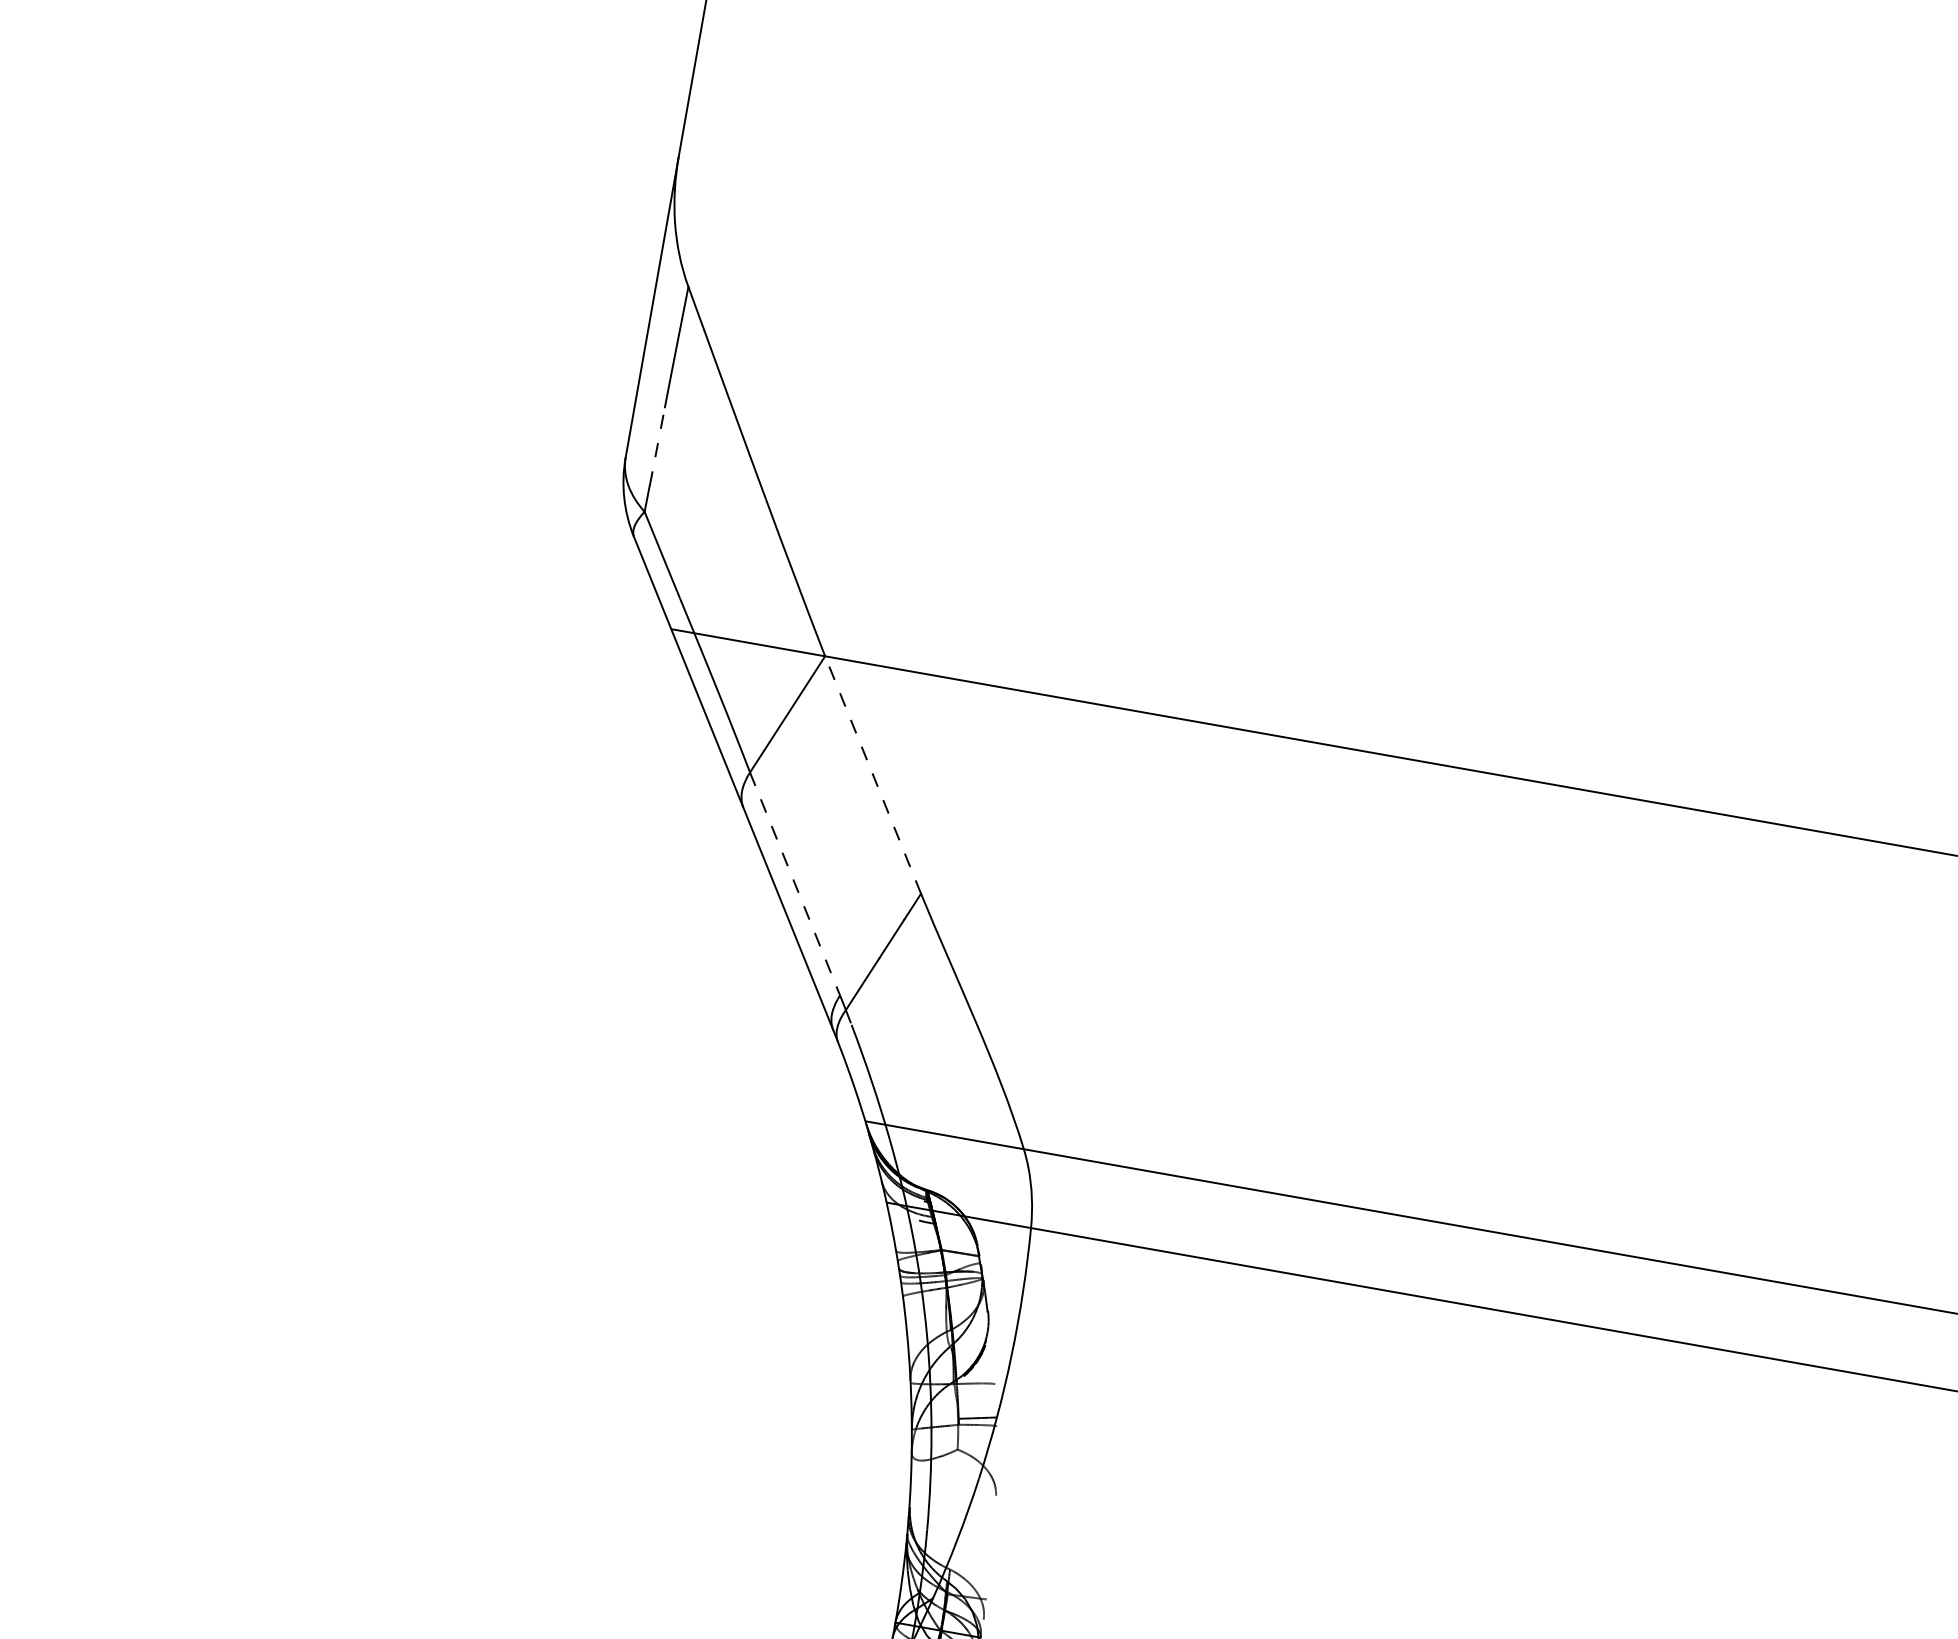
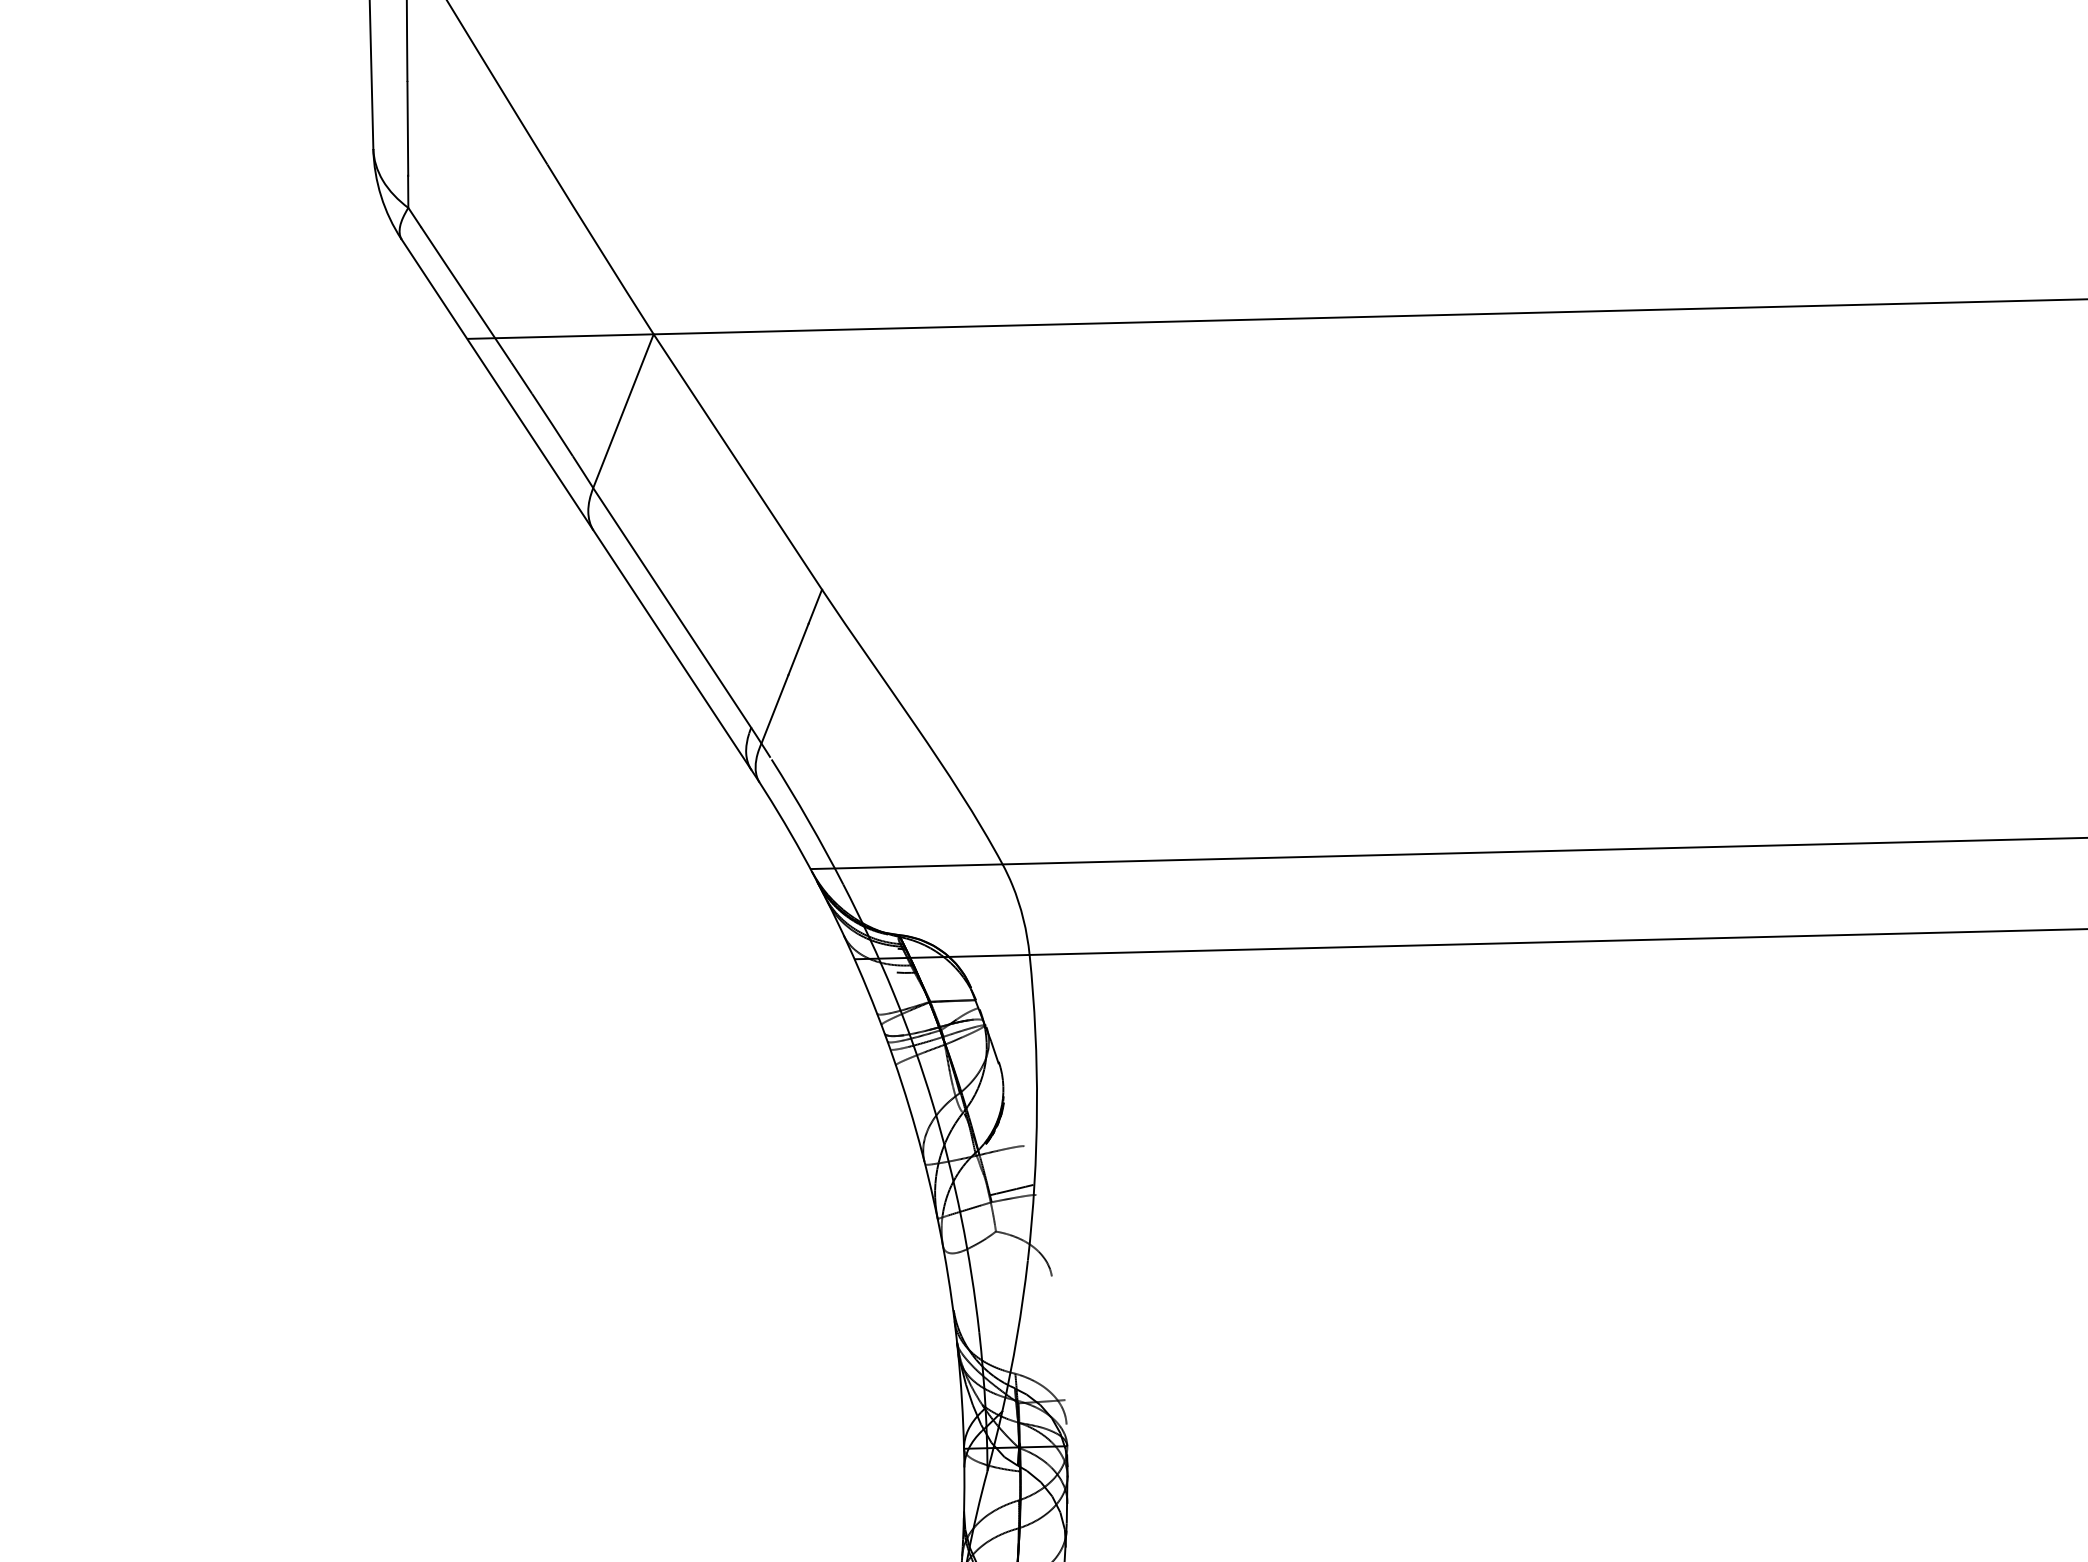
line: (657, 446) -> (407, 128), dashed -> solid
line: (872, 774) -> (737, 461), dashed -> solid
line: (795, 884) -> (672, 608), dashed -> solid

